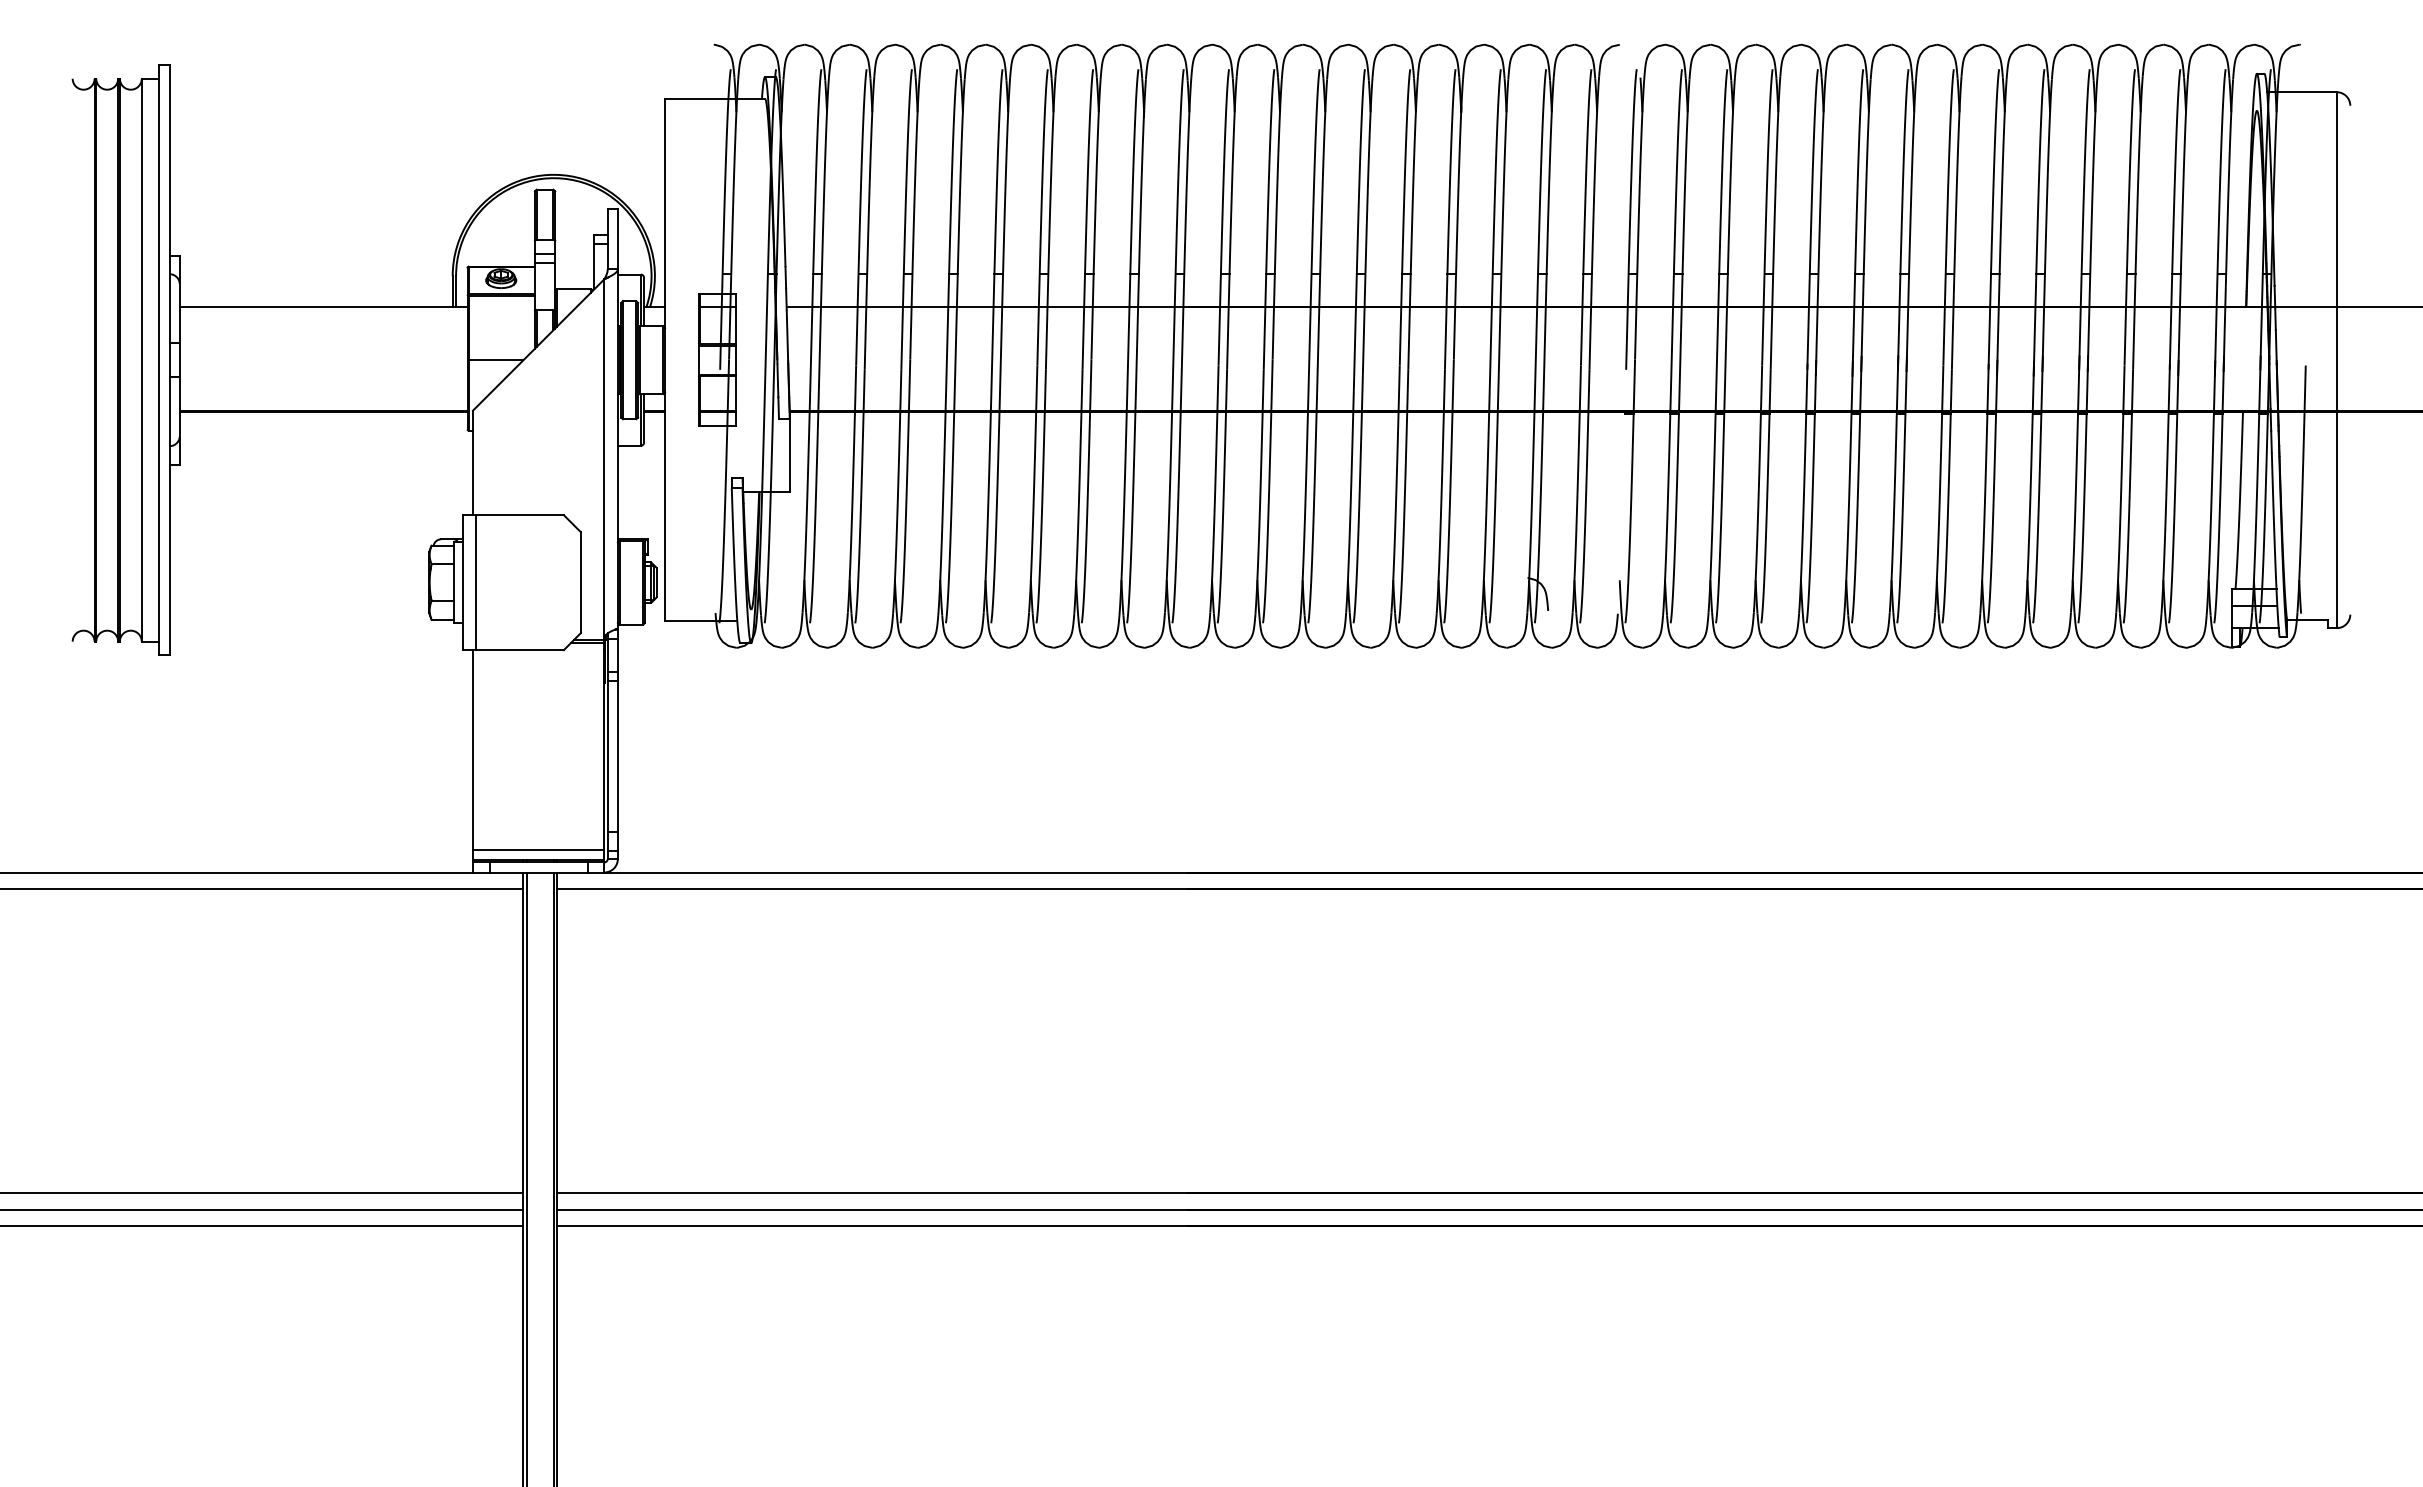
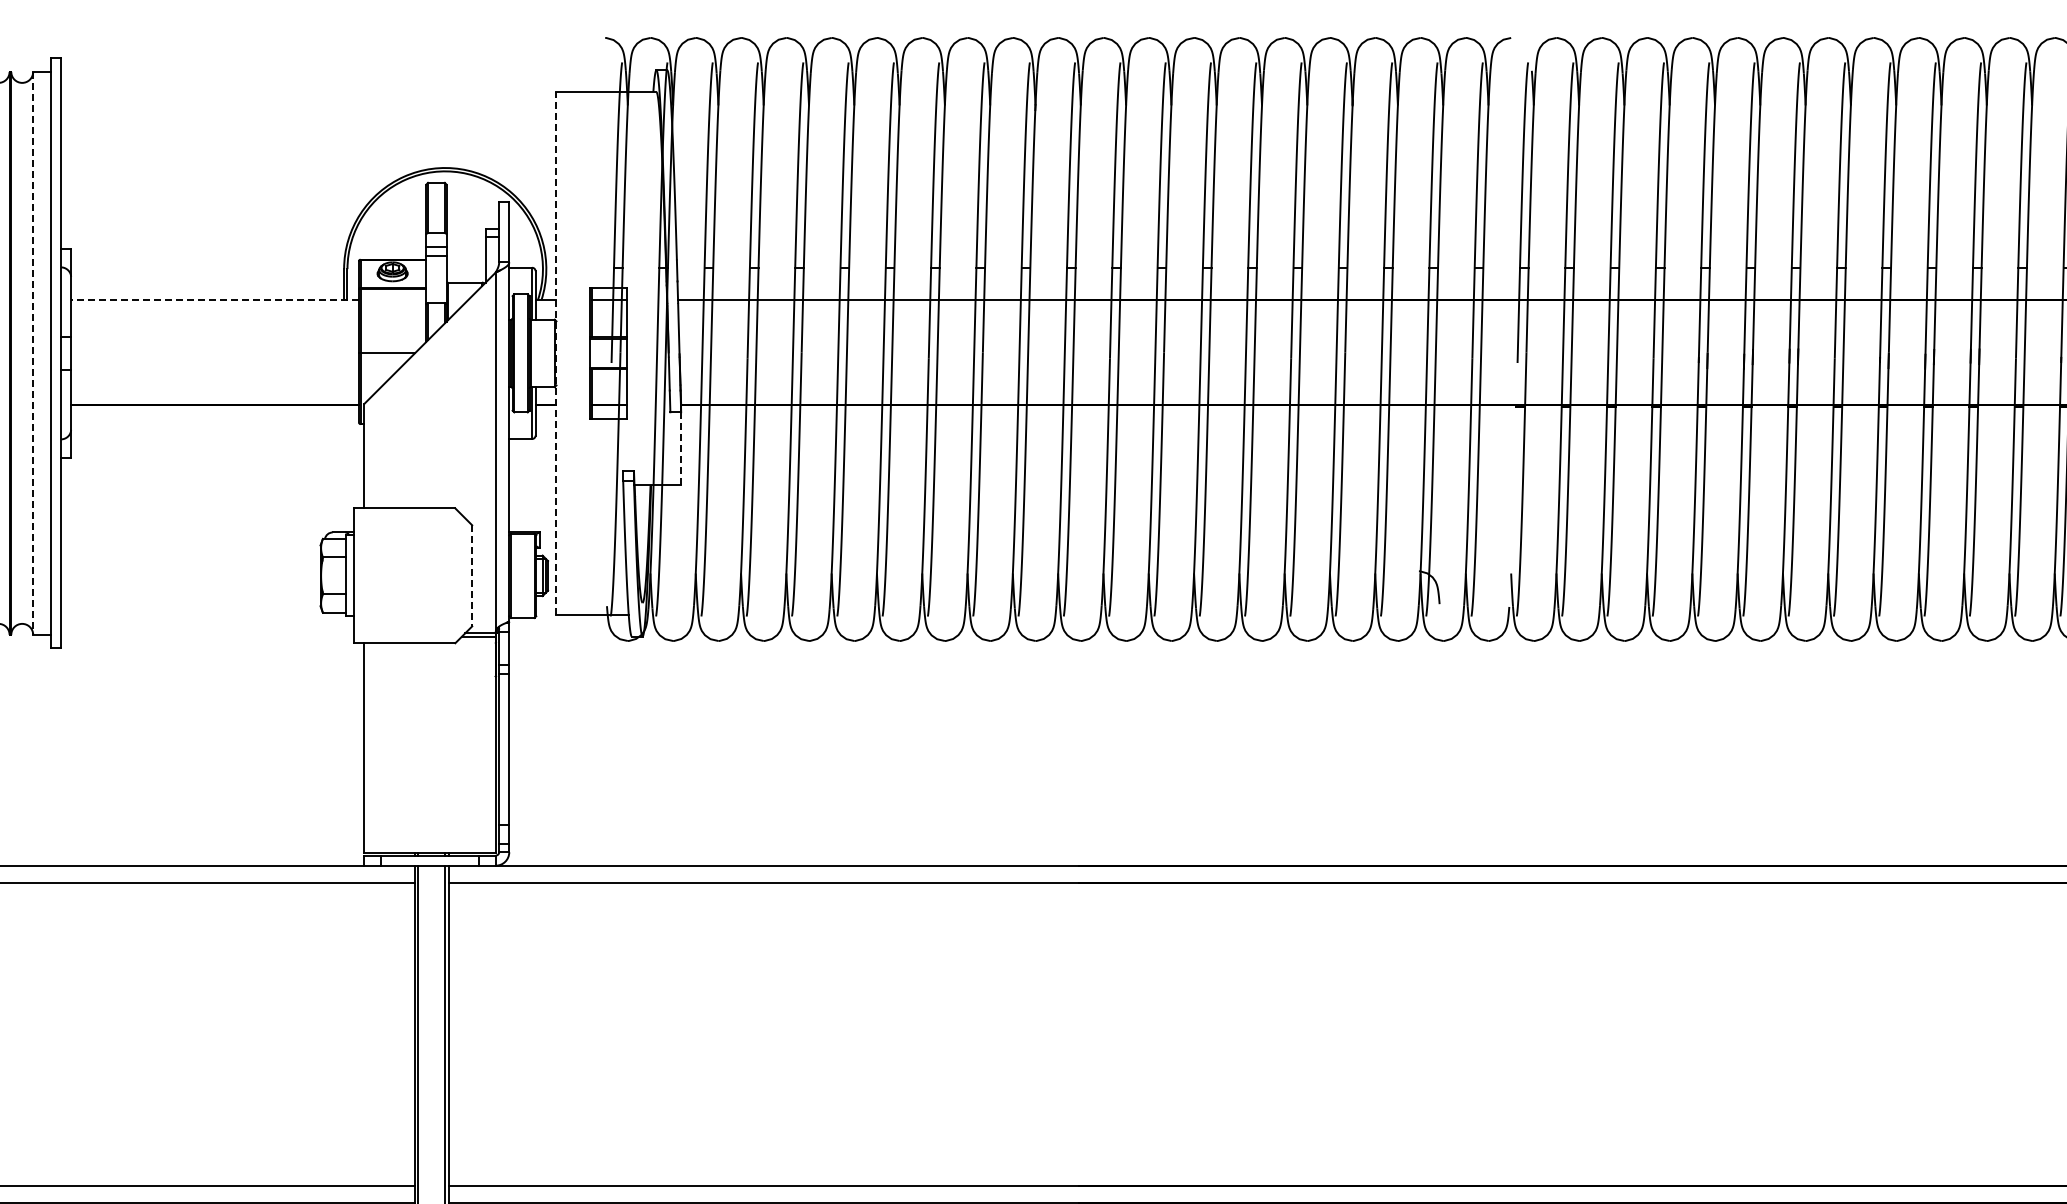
line: (323, 306) -> (214, 299), solid -> dashed
line: (665, 359) -> (556, 352), solid -> dashed
line: (141, 360) -> (32, 353), solid -> dashed
line: (789, 456) -> (680, 449), solid -> dashed
line: (476, 582) -> (367, 575), removed
line: (580, 582) -> (471, 575), solid -> dashed
line: (538, 850) -> (429, 843), removed

